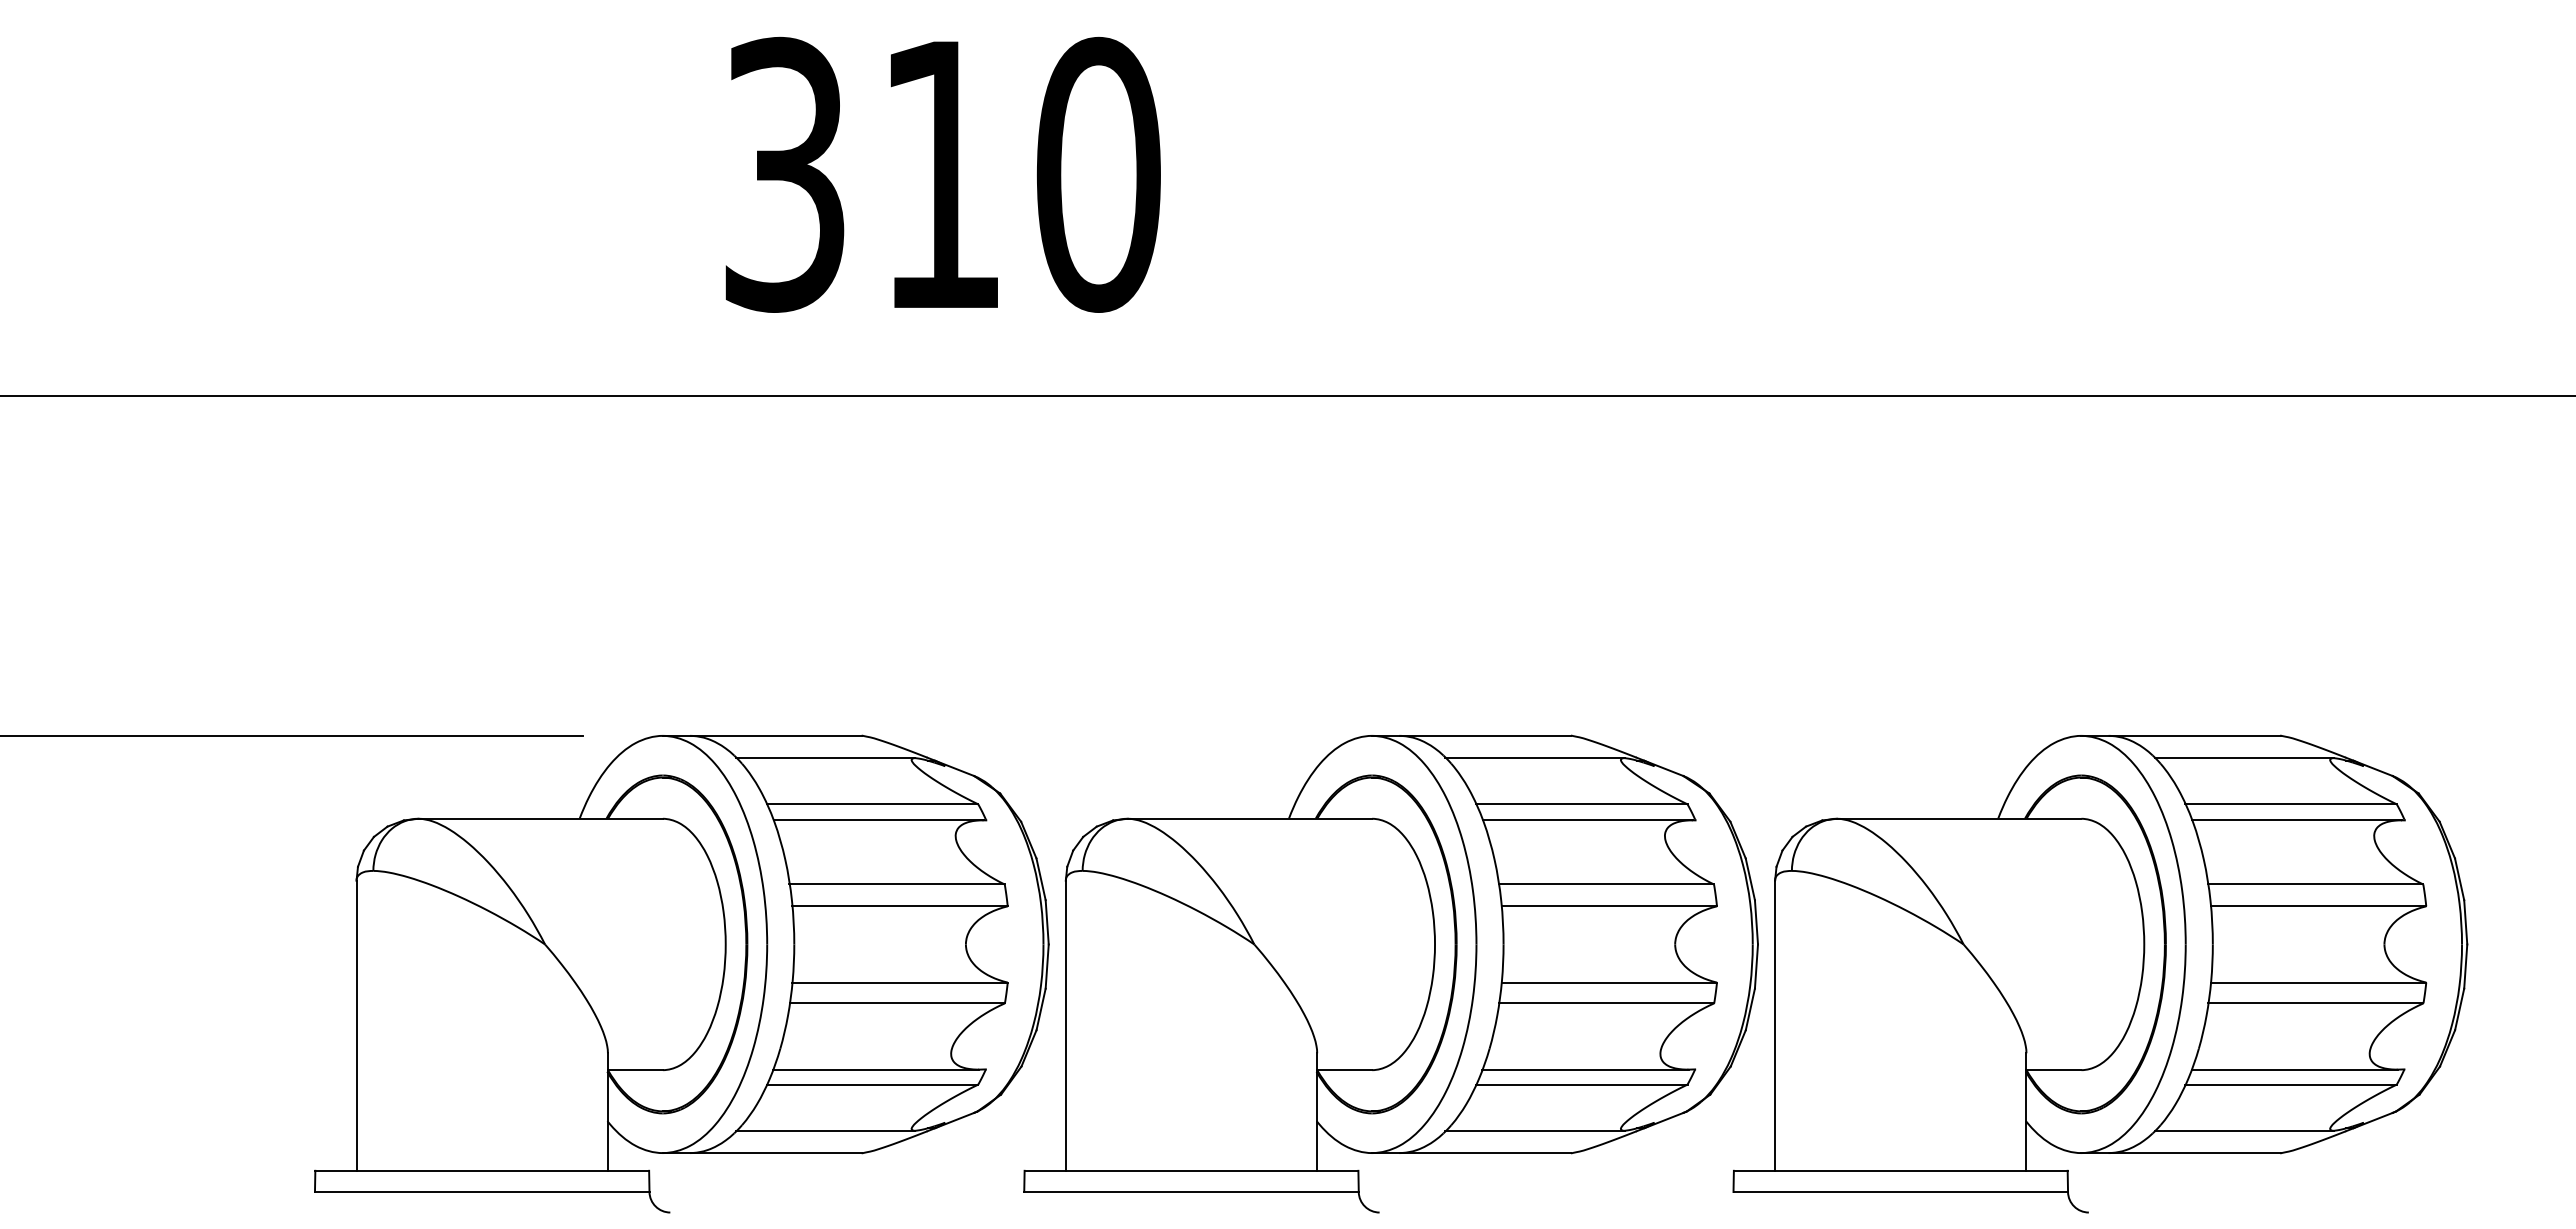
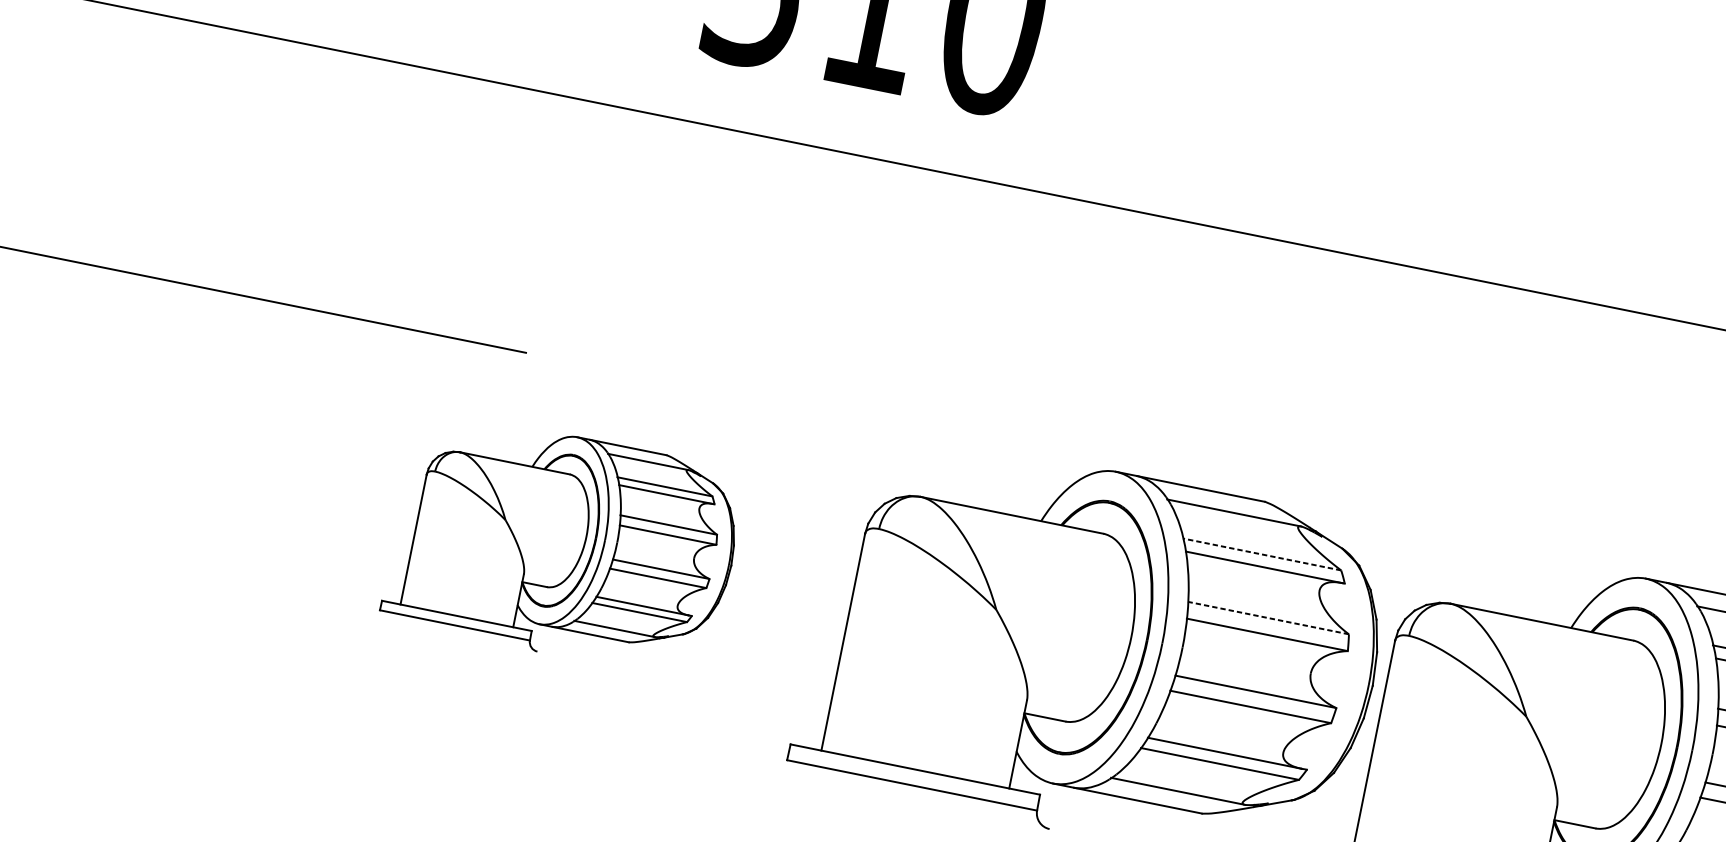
line: (1581, 804) -> (1261, 554), solid -> dashed
line: (1606, 884) -> (1268, 618), solid -> dashed
part: (681, 973) -> (563, 545), size x0.6

